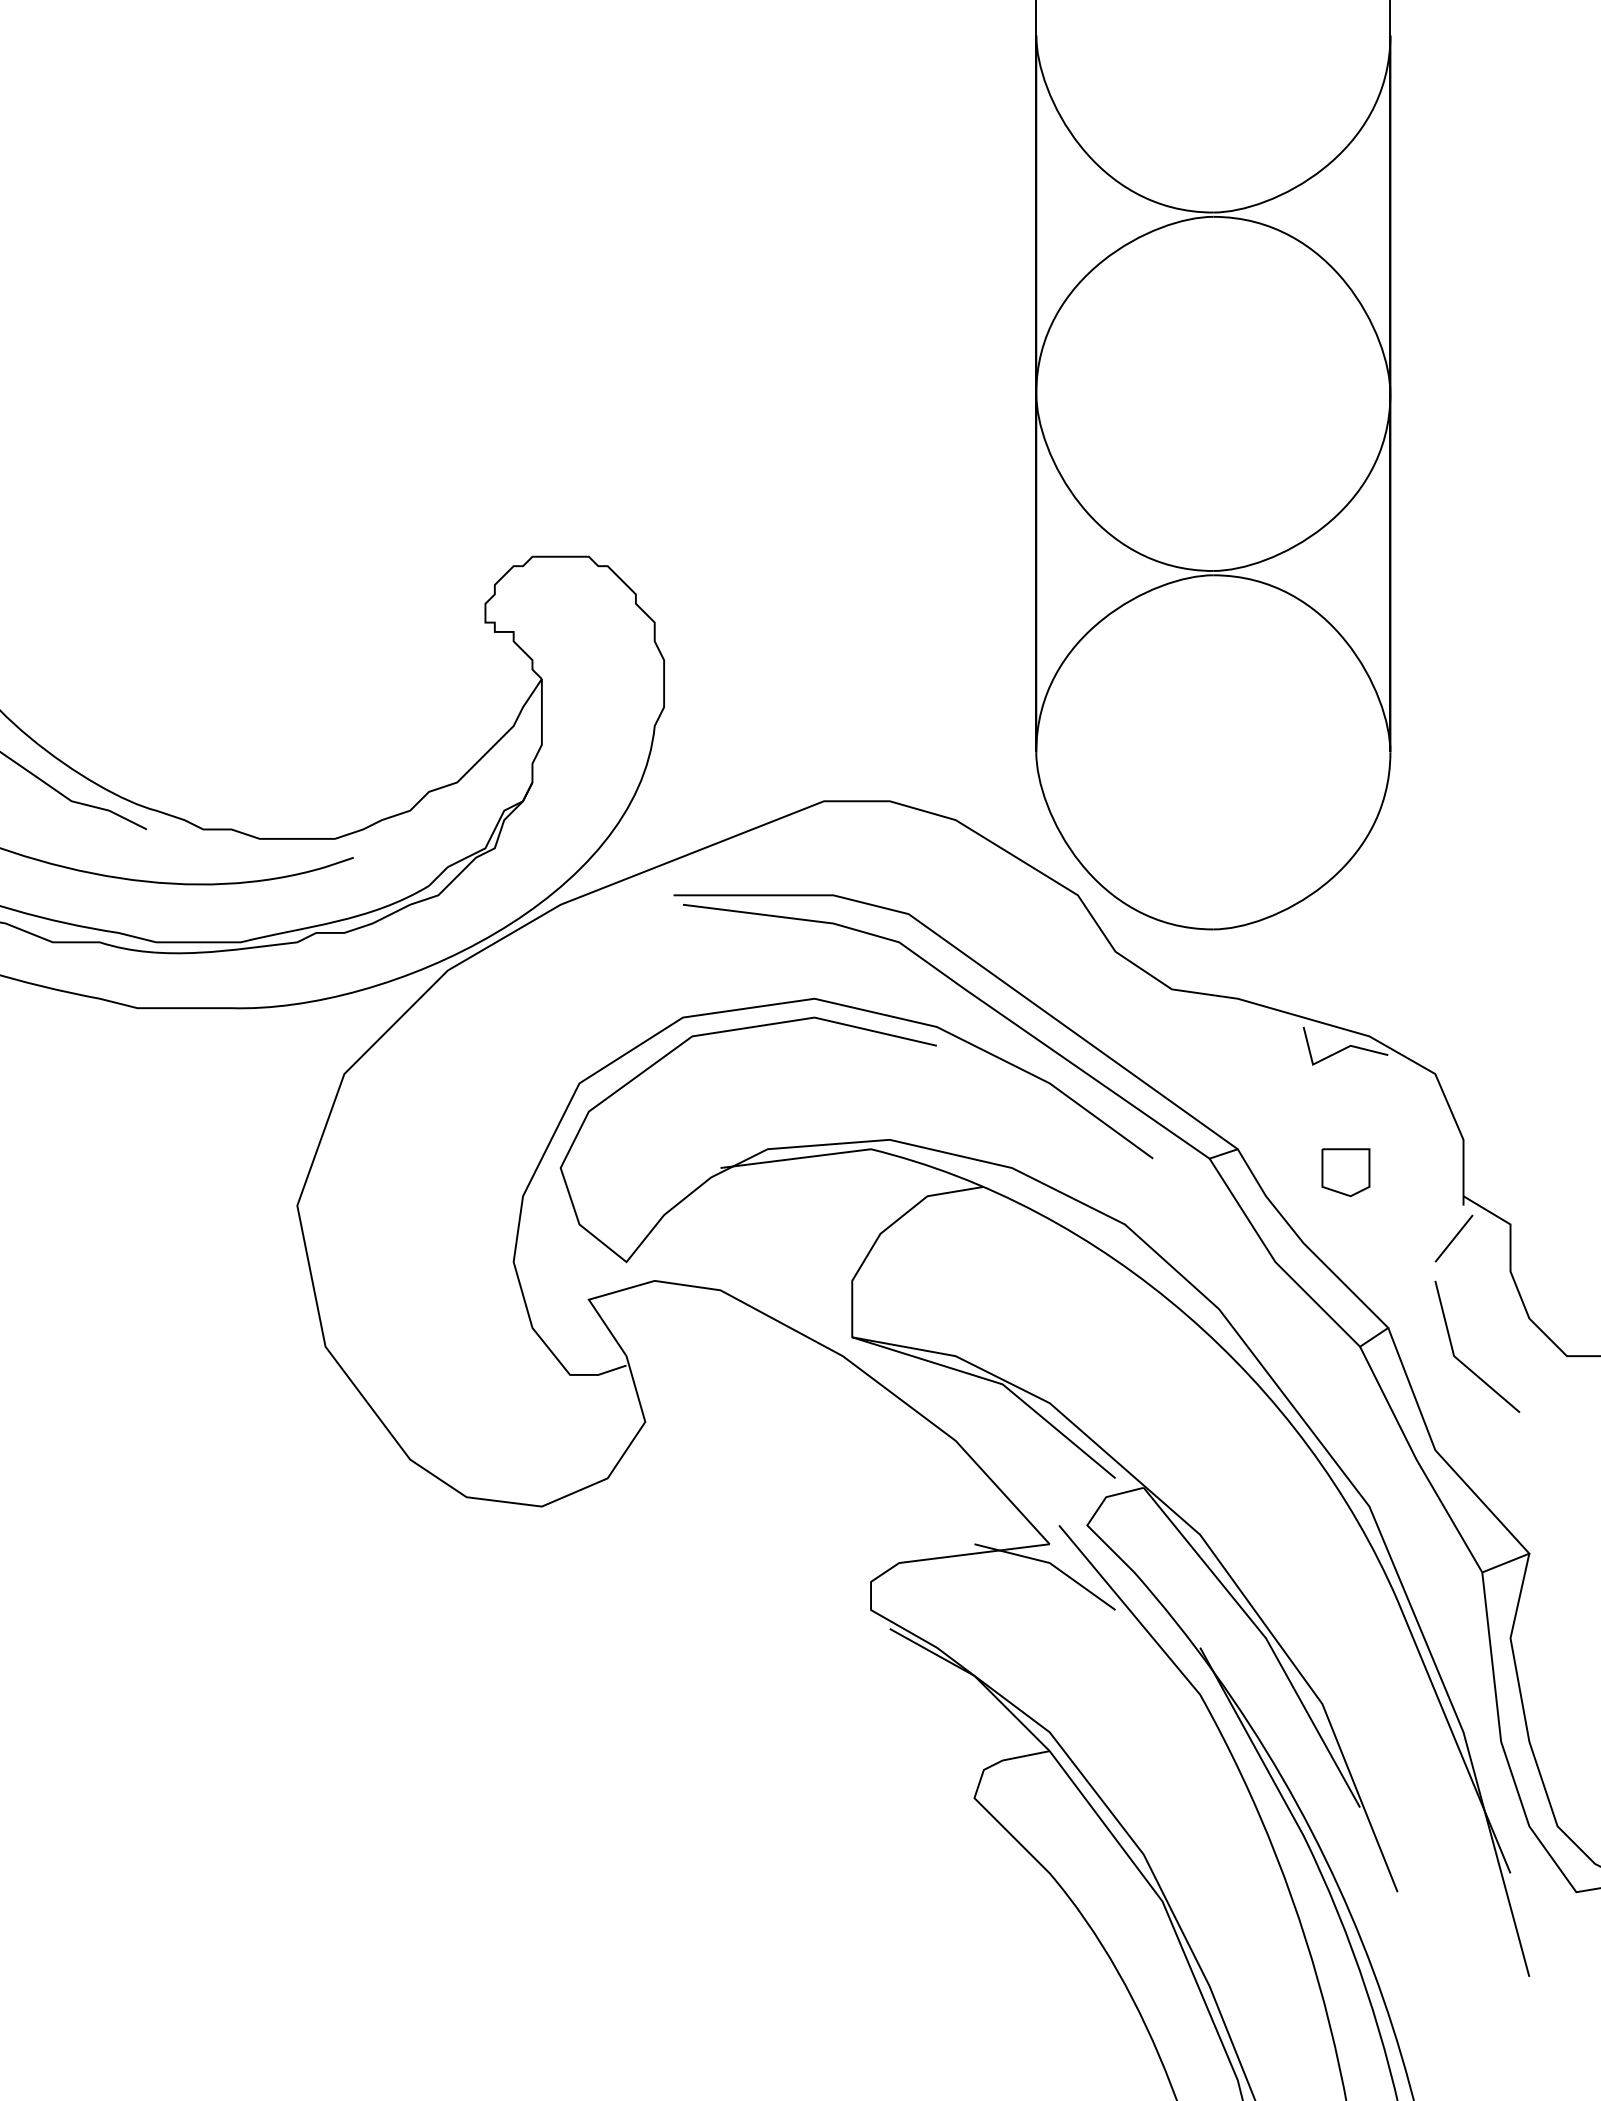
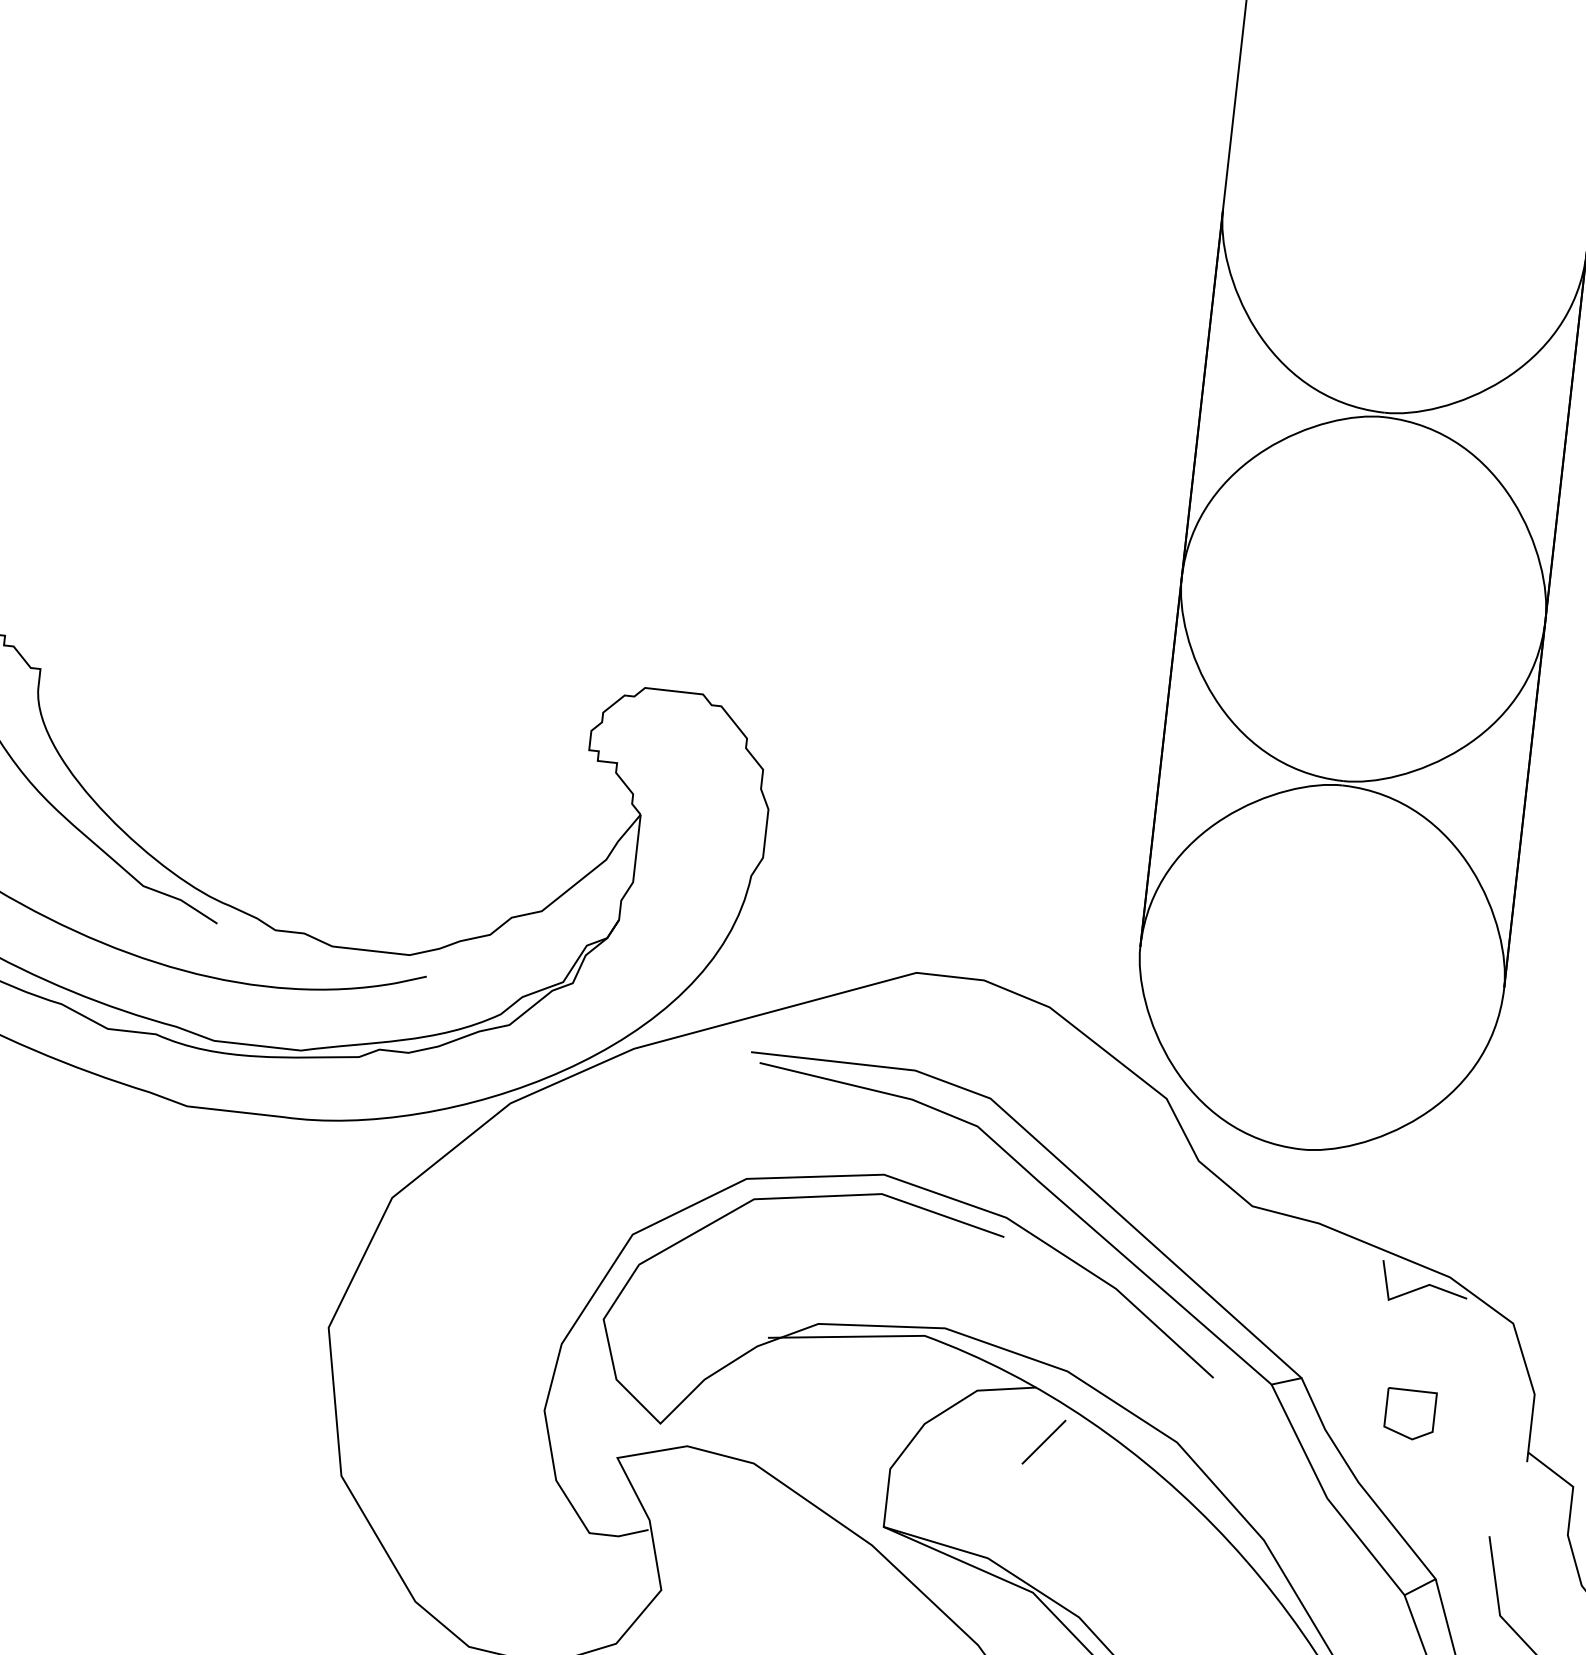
line: (1453, 1238) -> (1043, 1442), moved

